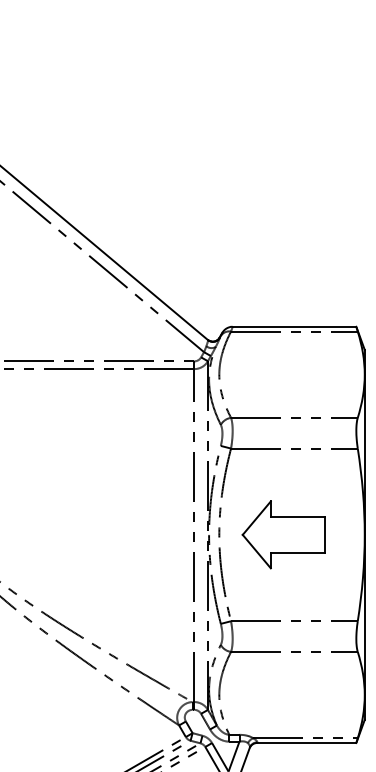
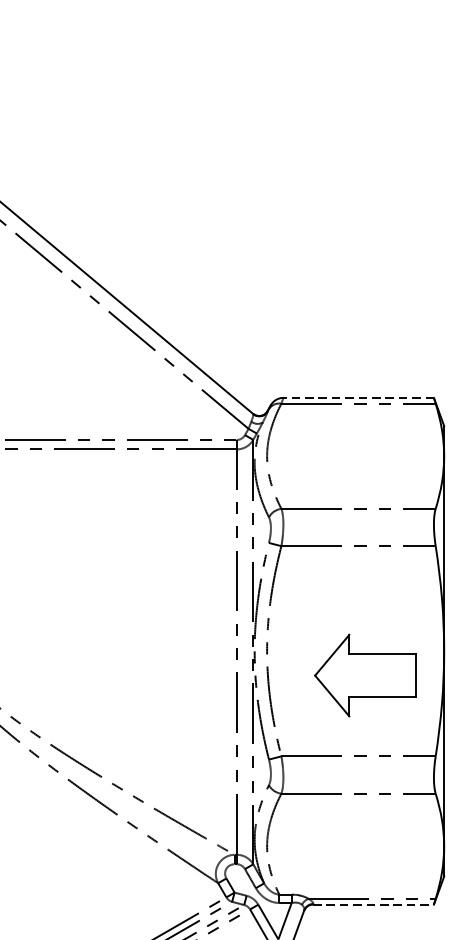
line: (294, 326) -> (358, 397), solid -> dashed
part: (283, 534) -> (364, 675), moved
line: (306, 743) -> (373, 905), solid -> dashed

